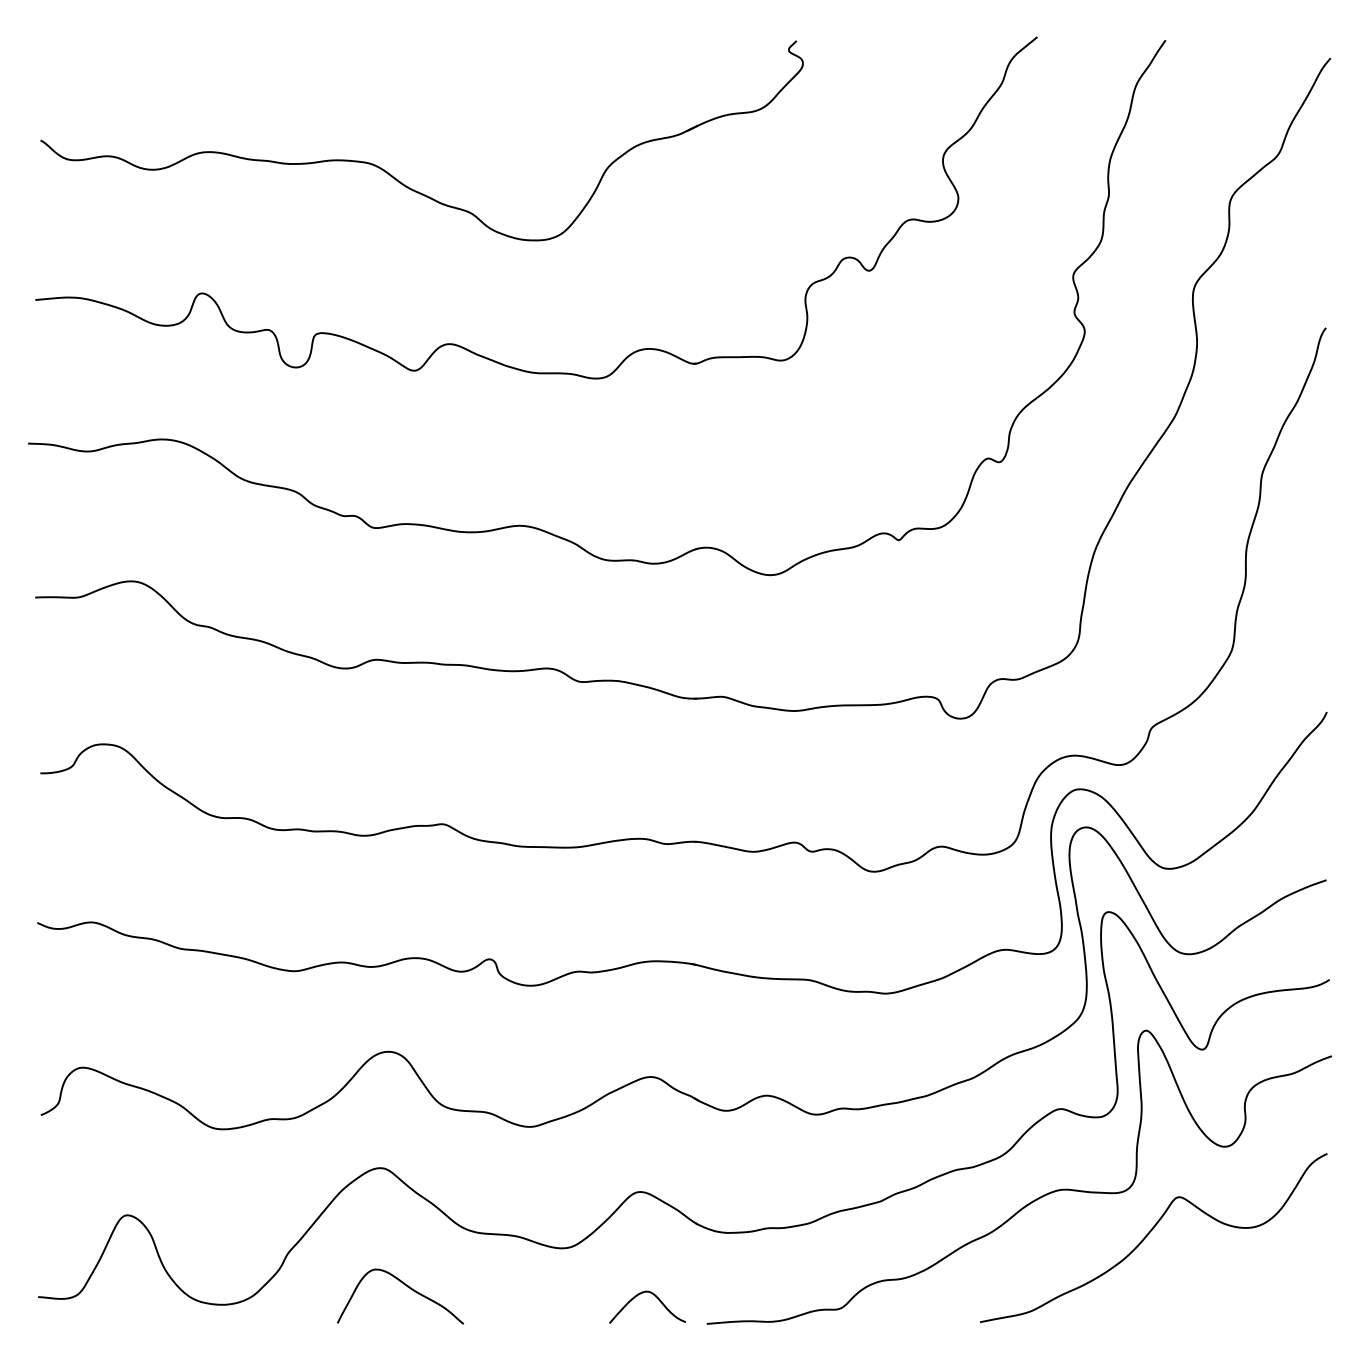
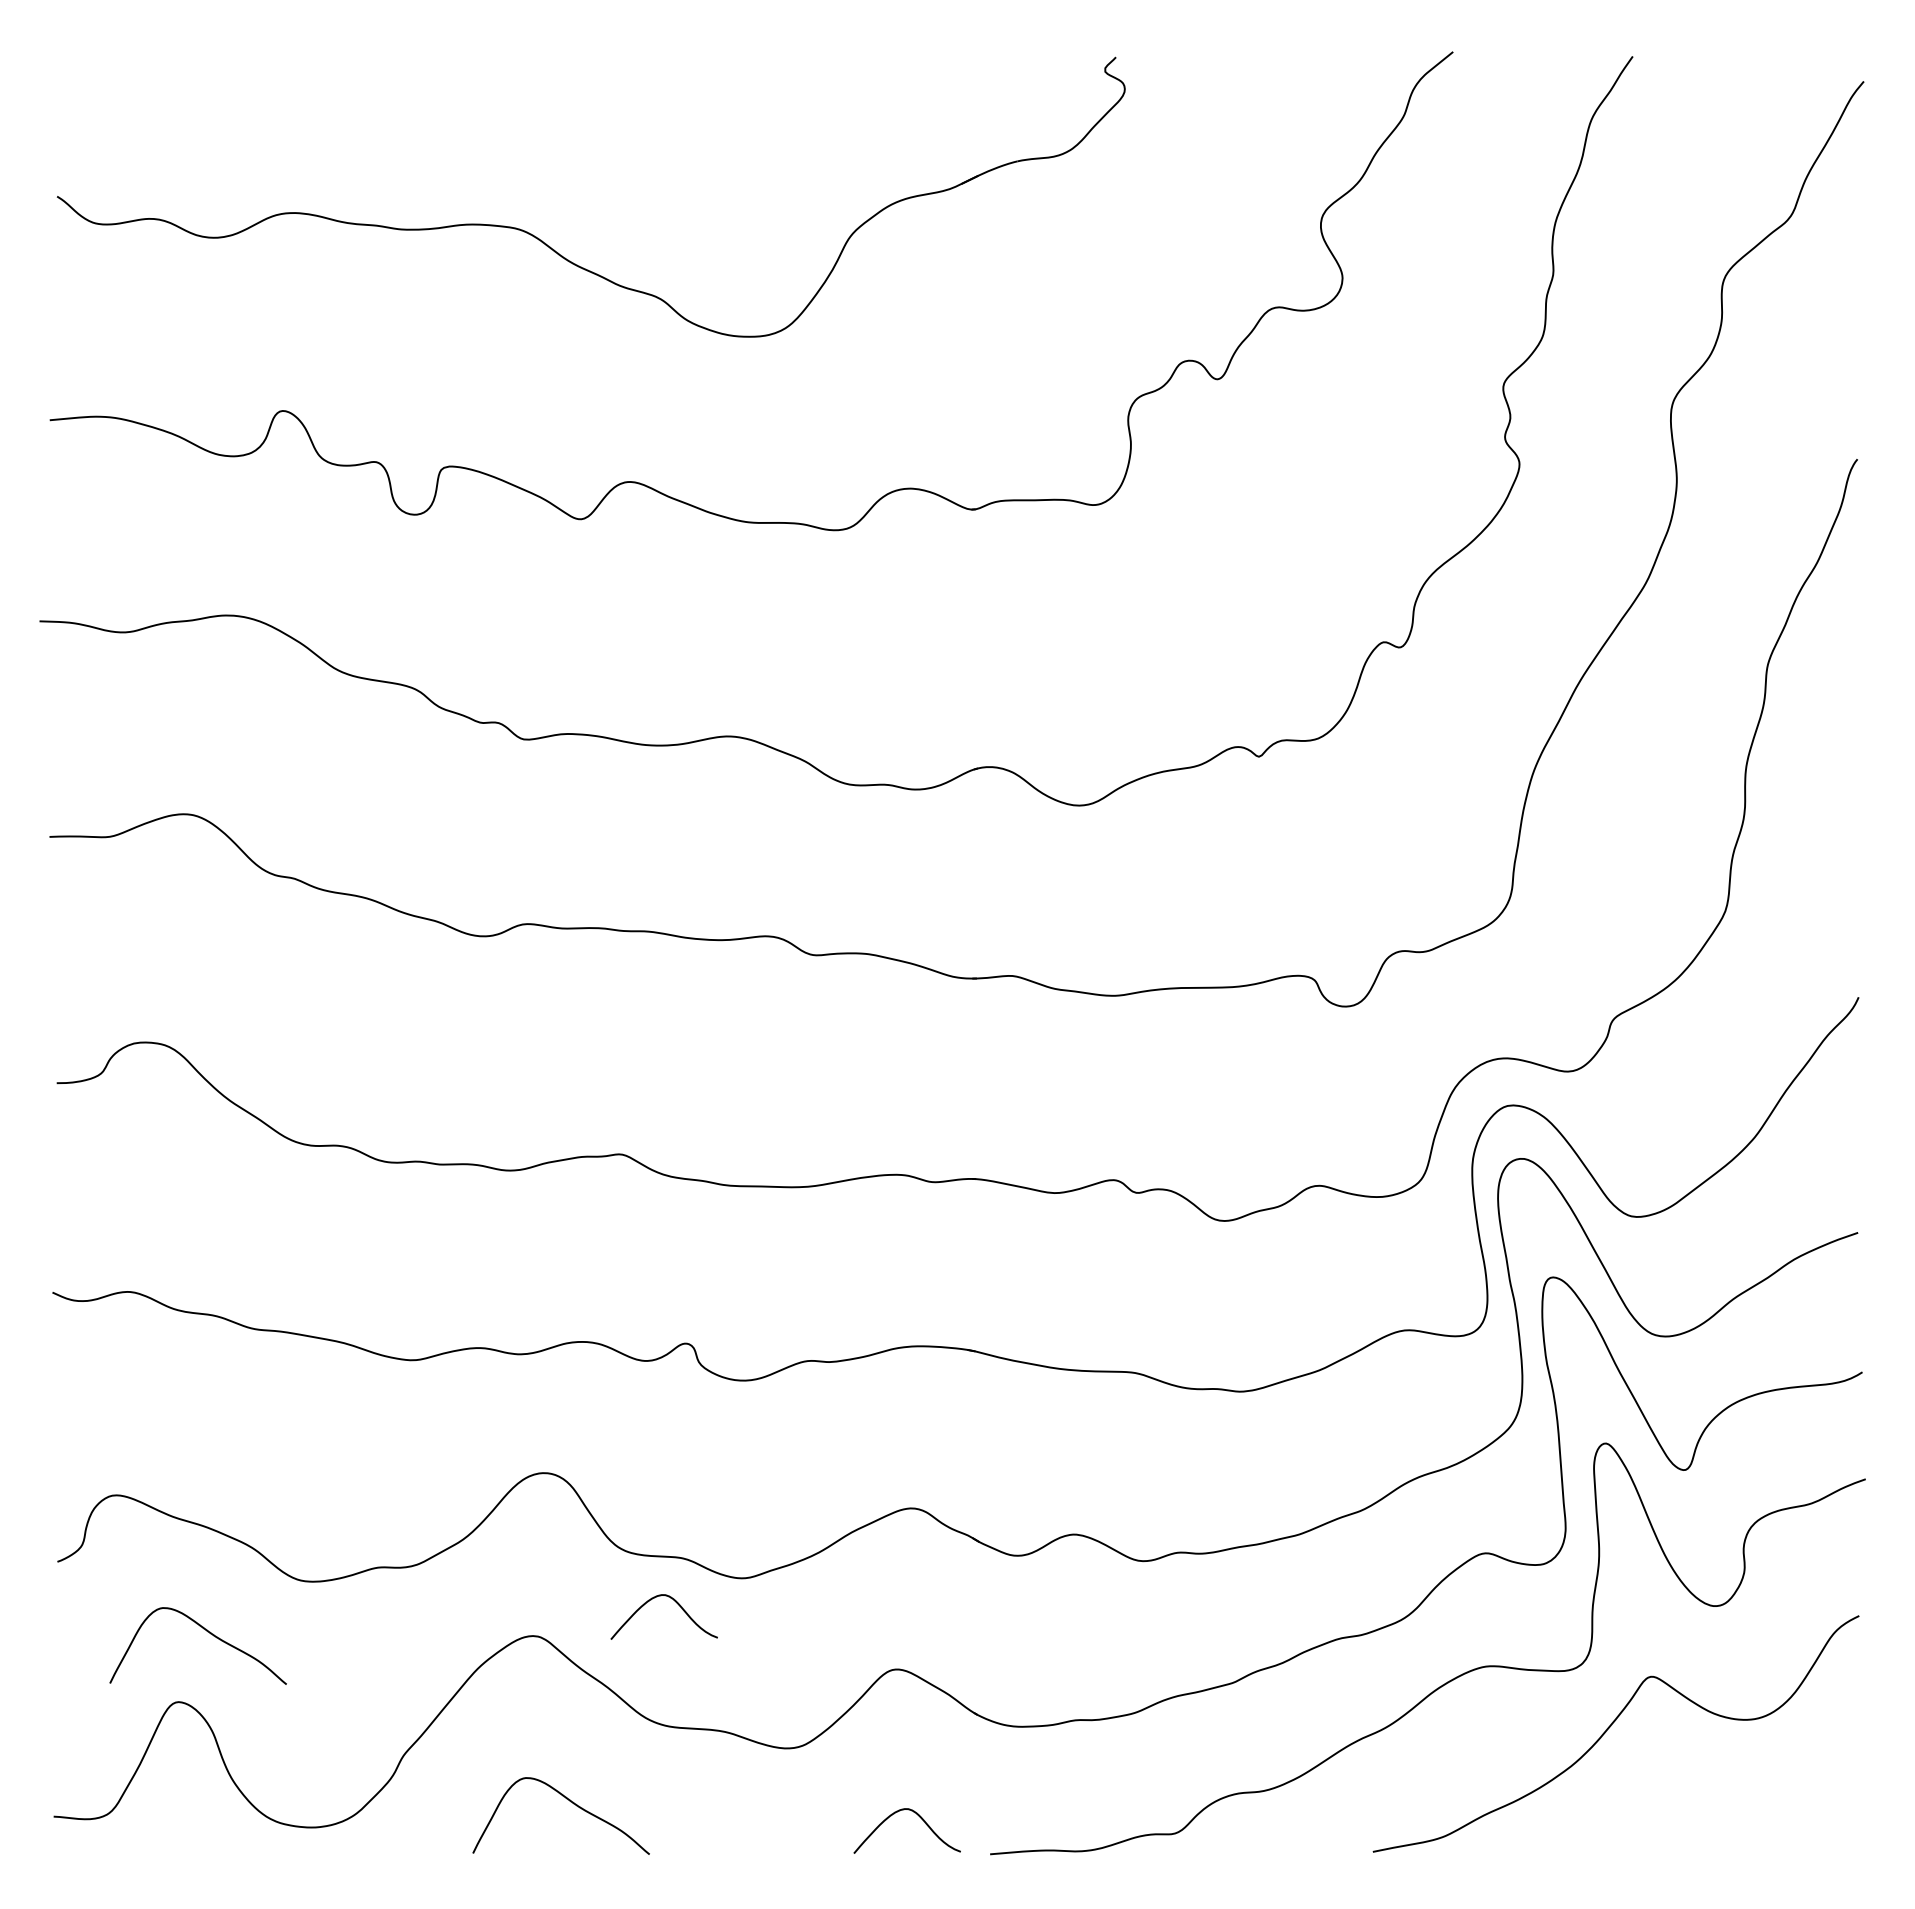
curve: (482, 1144) -> (676, 1603), added
curve: (148, 1165) -> (207, 1632), added

